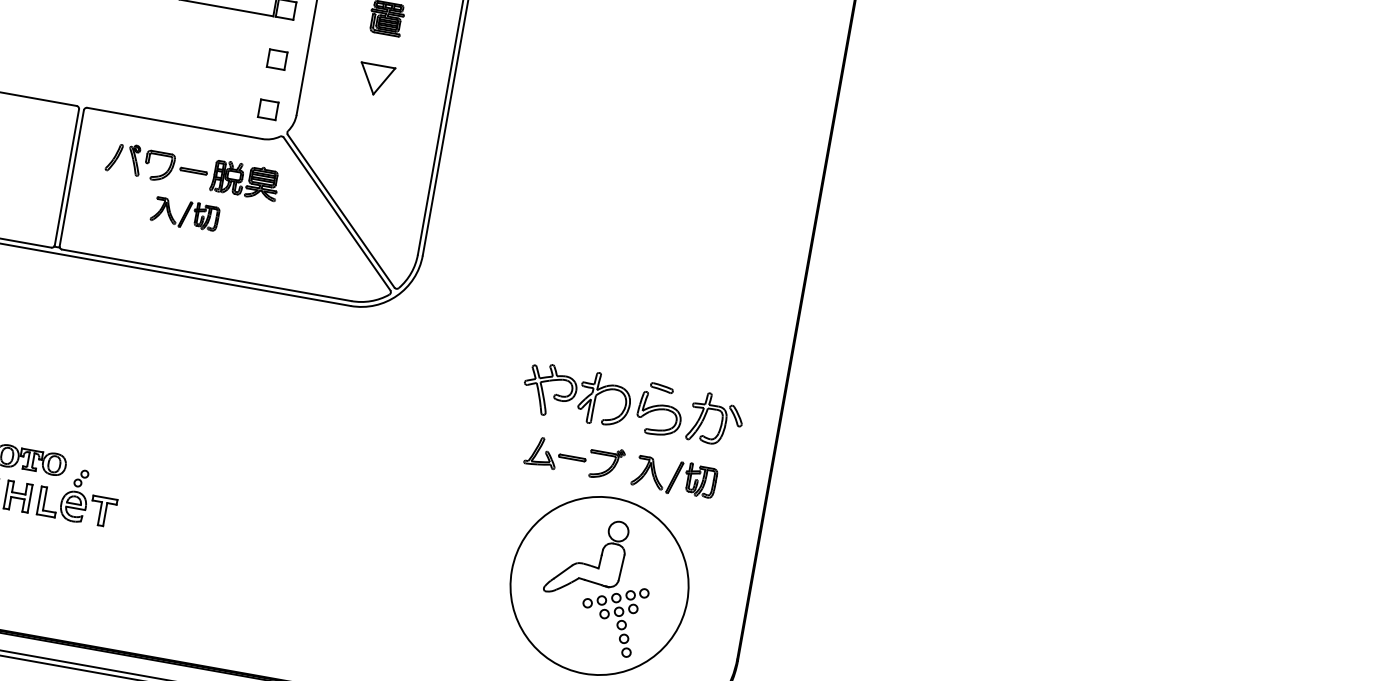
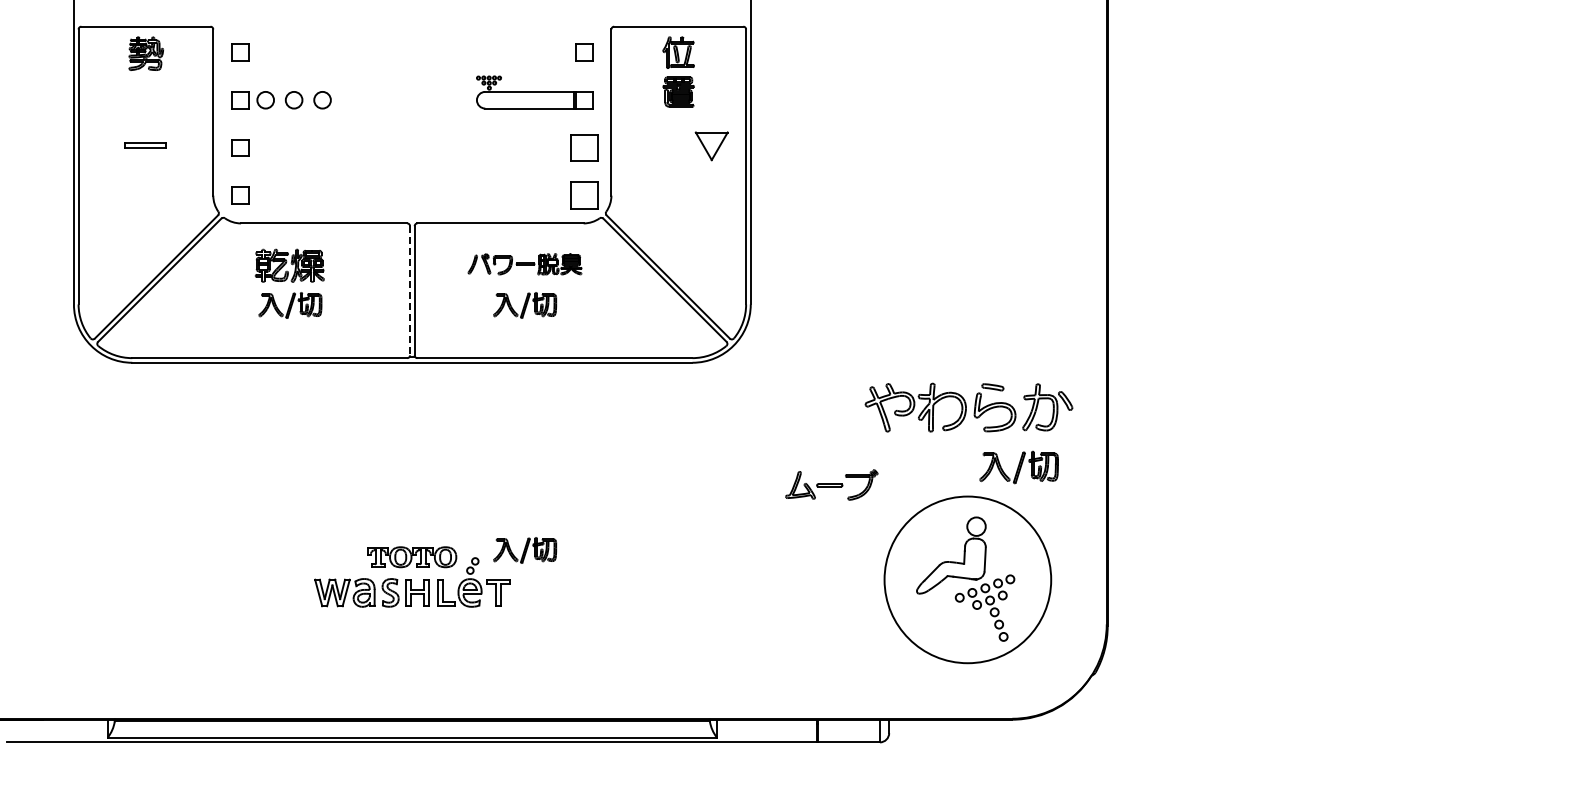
part: (277, 59) -> (584, 147), size x1.6
part: (375, 80) -> (711, 146), moved
part: (268, 109) -> (584, 195), size x1.6
part: (192, 170) -> (524, 263), size x0.7
line: (67, 177) -> (410, 290), solid -> dashed
part: (574, 457) -> (831, 484), moved
part: (139, 472) -> (525, 550), added

